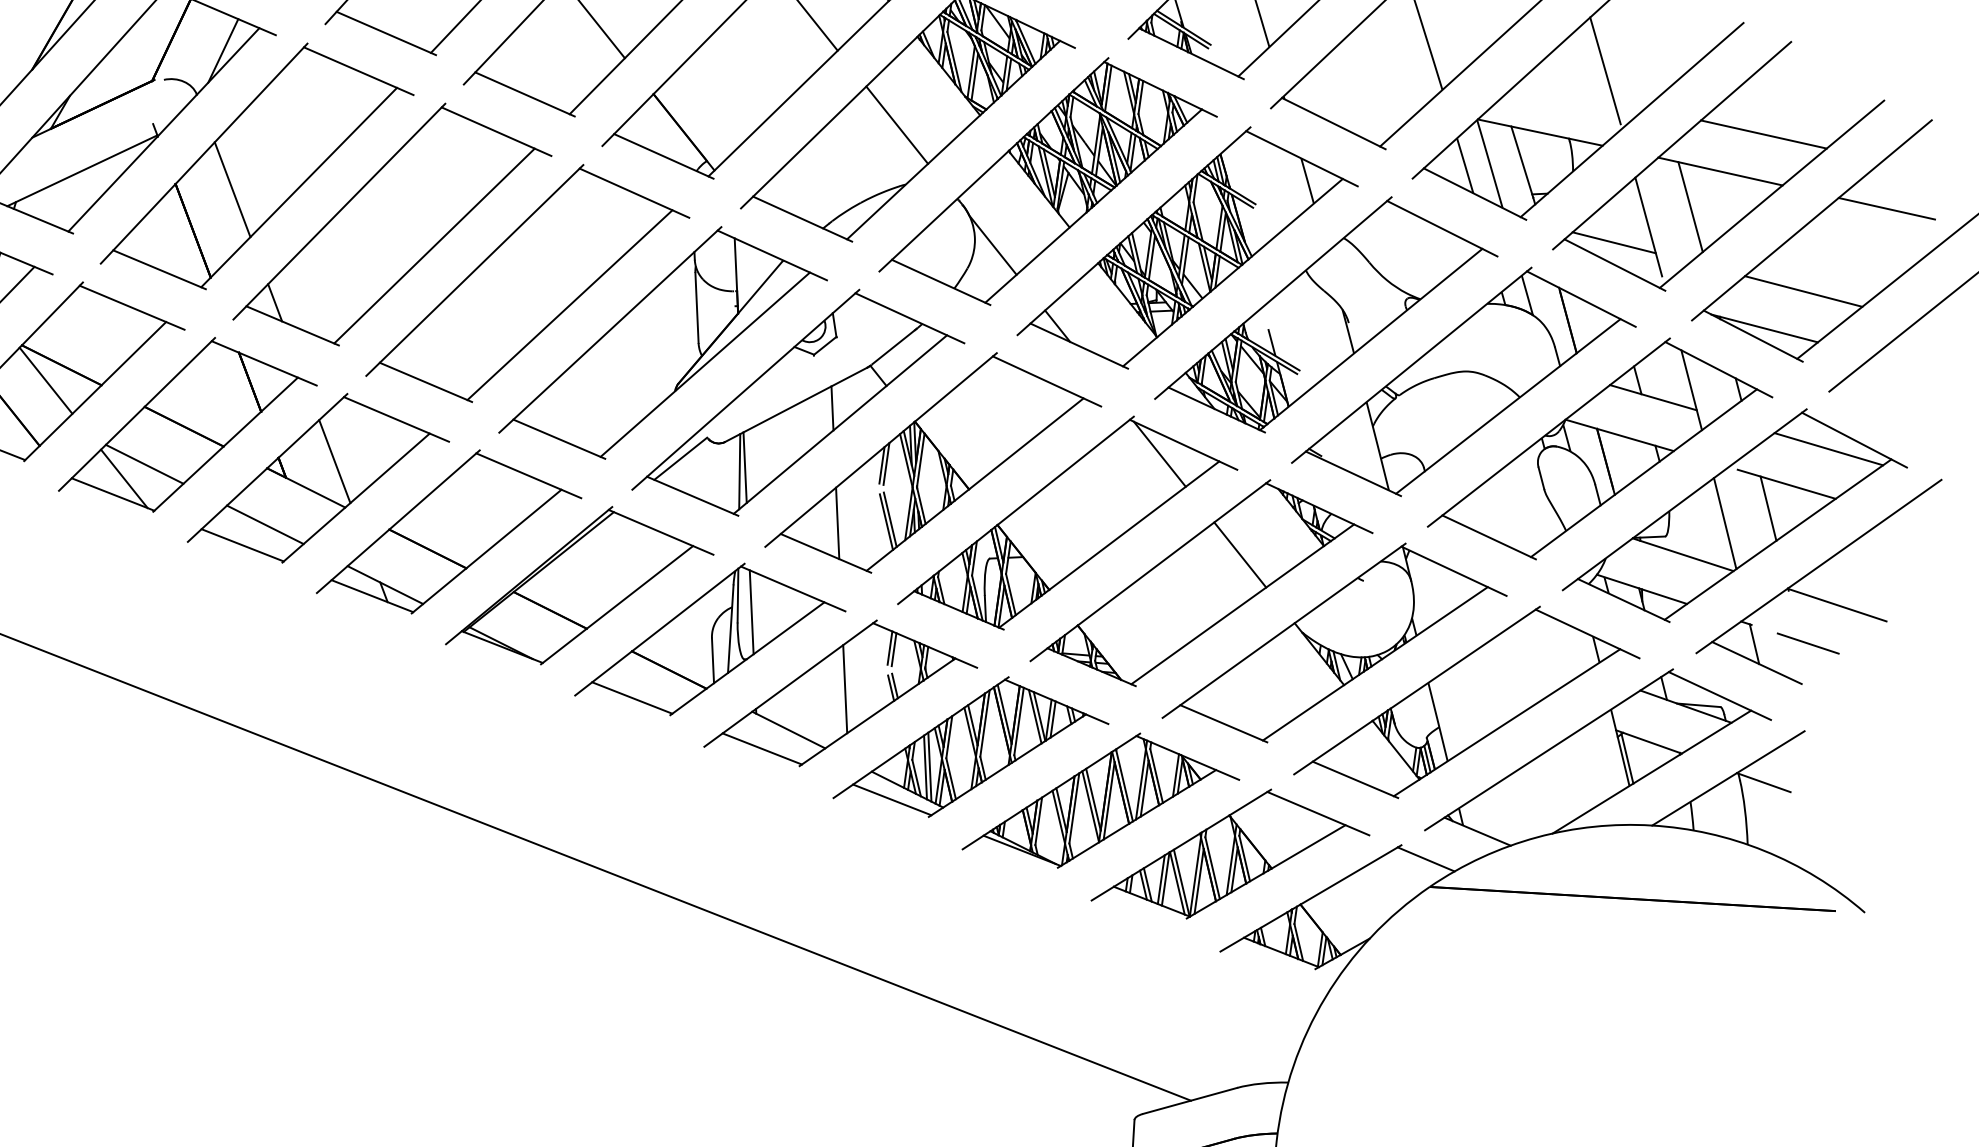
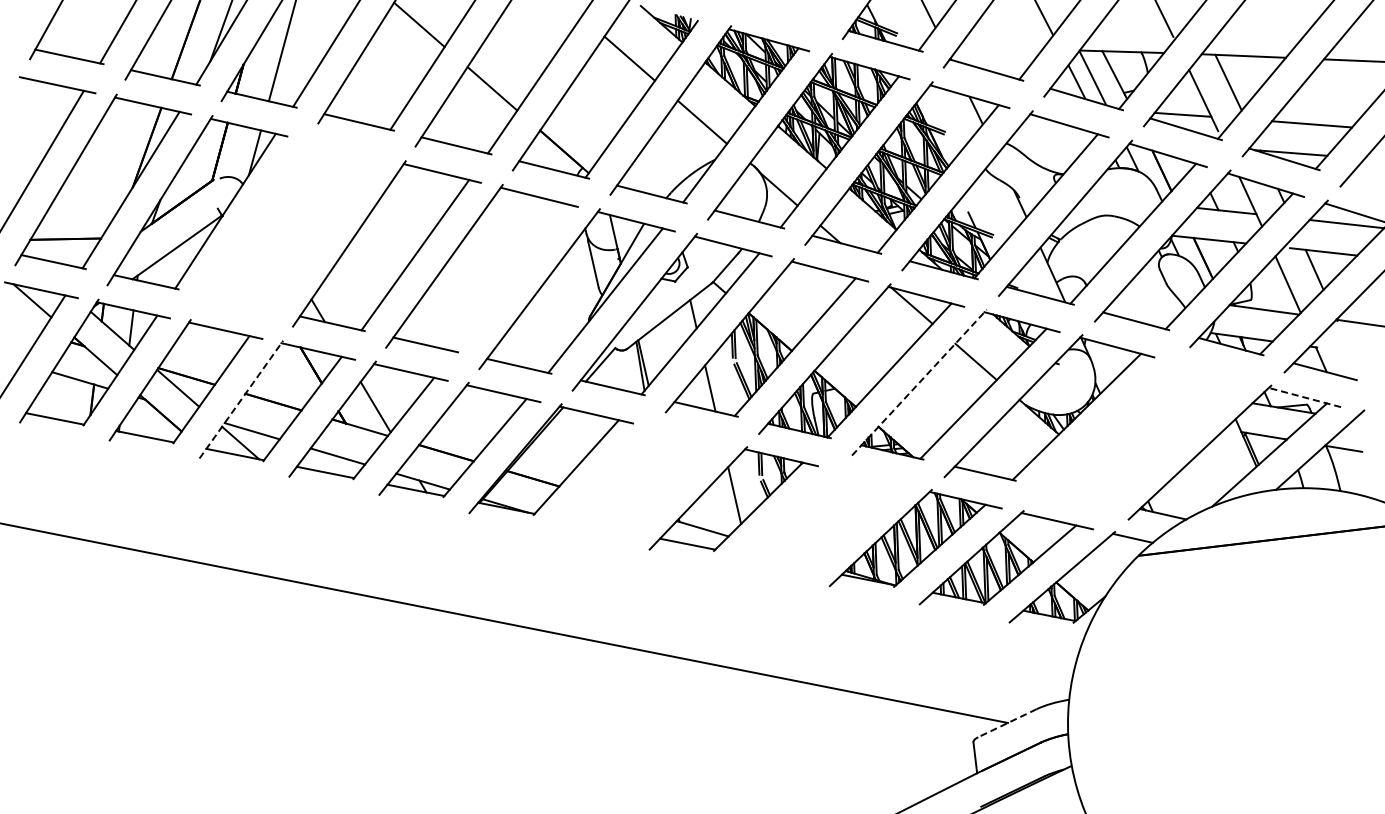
line: (1763, 133) -> (1267, 26), removed
part: (258, 165) -> (291, 223), removed
line: (570, 304) -> (510, 277), removed
line: (137, 414) -> (241, 399), solid -> dashed
line: (1150, 570) -> (919, 382), solid -> dashed
part: (712, 639) -> (642, 478), removed
line: (1808, 644) -> (1356, 353), removed
line: (1719, 695) -> (1304, 397), solid -> dashed
part: (1469, 701) -> (1142, 430), removed
part: (972, 747) -> (824, 518), removed
line: (1188, 1101) -> (1006, 723), solid -> dashed

